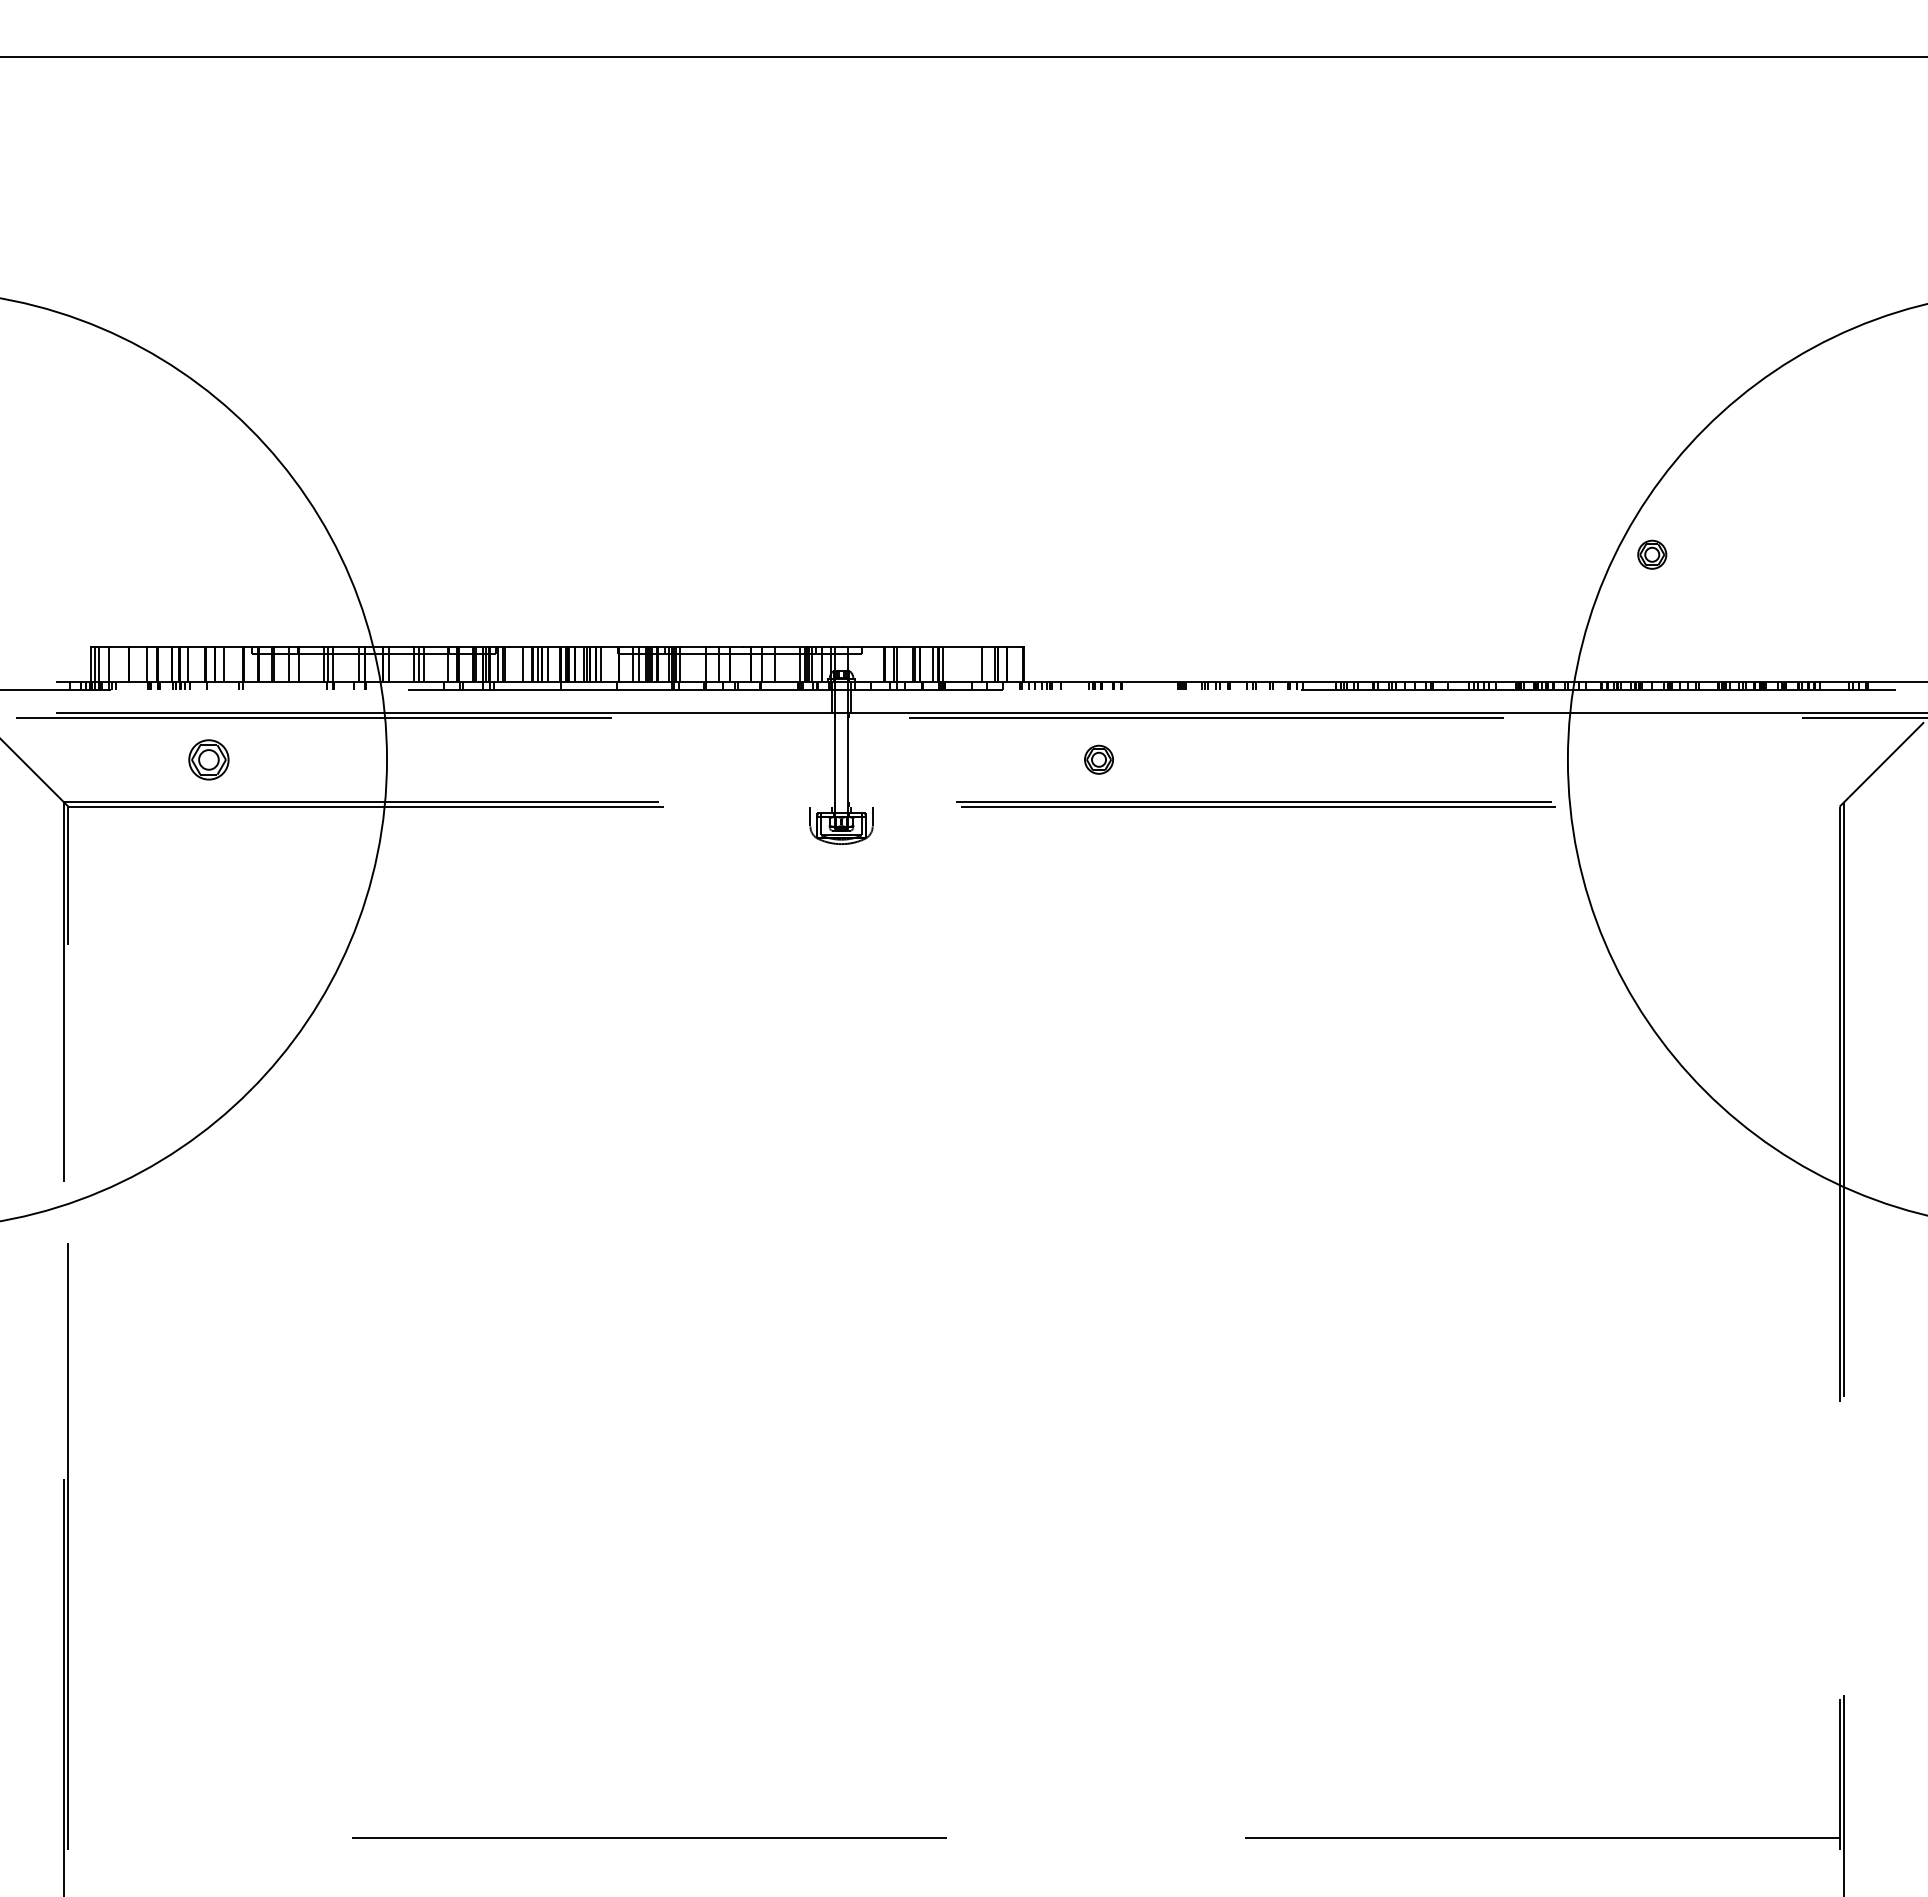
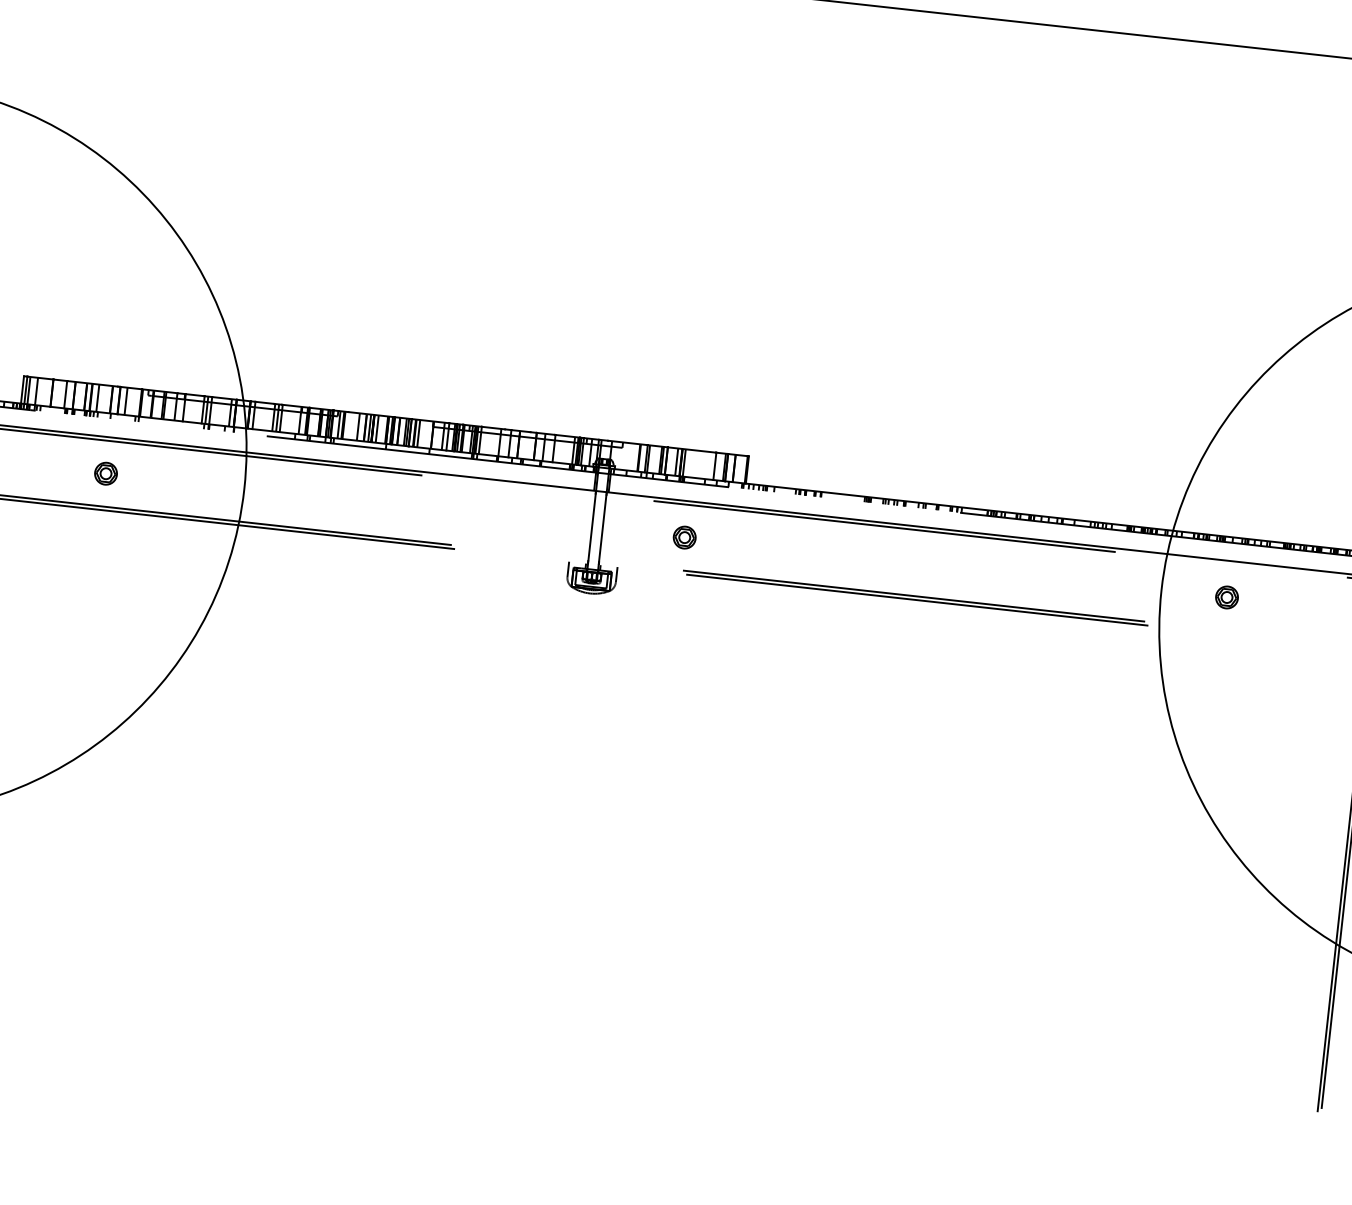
part: (1652, 554) -> (1227, 597), moved
part: (208, 759) -> (105, 473), size x0.71
part: (1098, 759) -> (684, 537), moved

